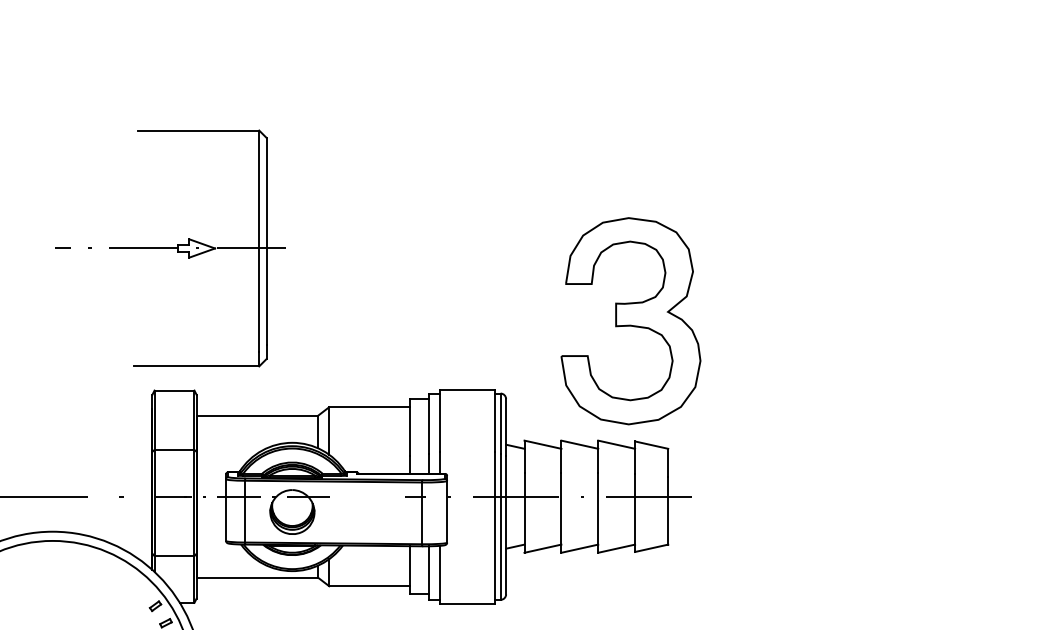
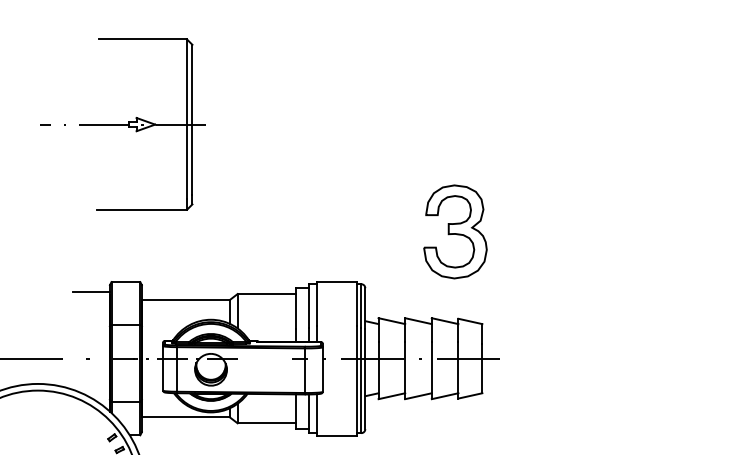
part: (170, 248) -> (123, 124), moved
part: (630, 320) -> (455, 231), size x0.62
line: (126, 404) -> (91, 292), added

